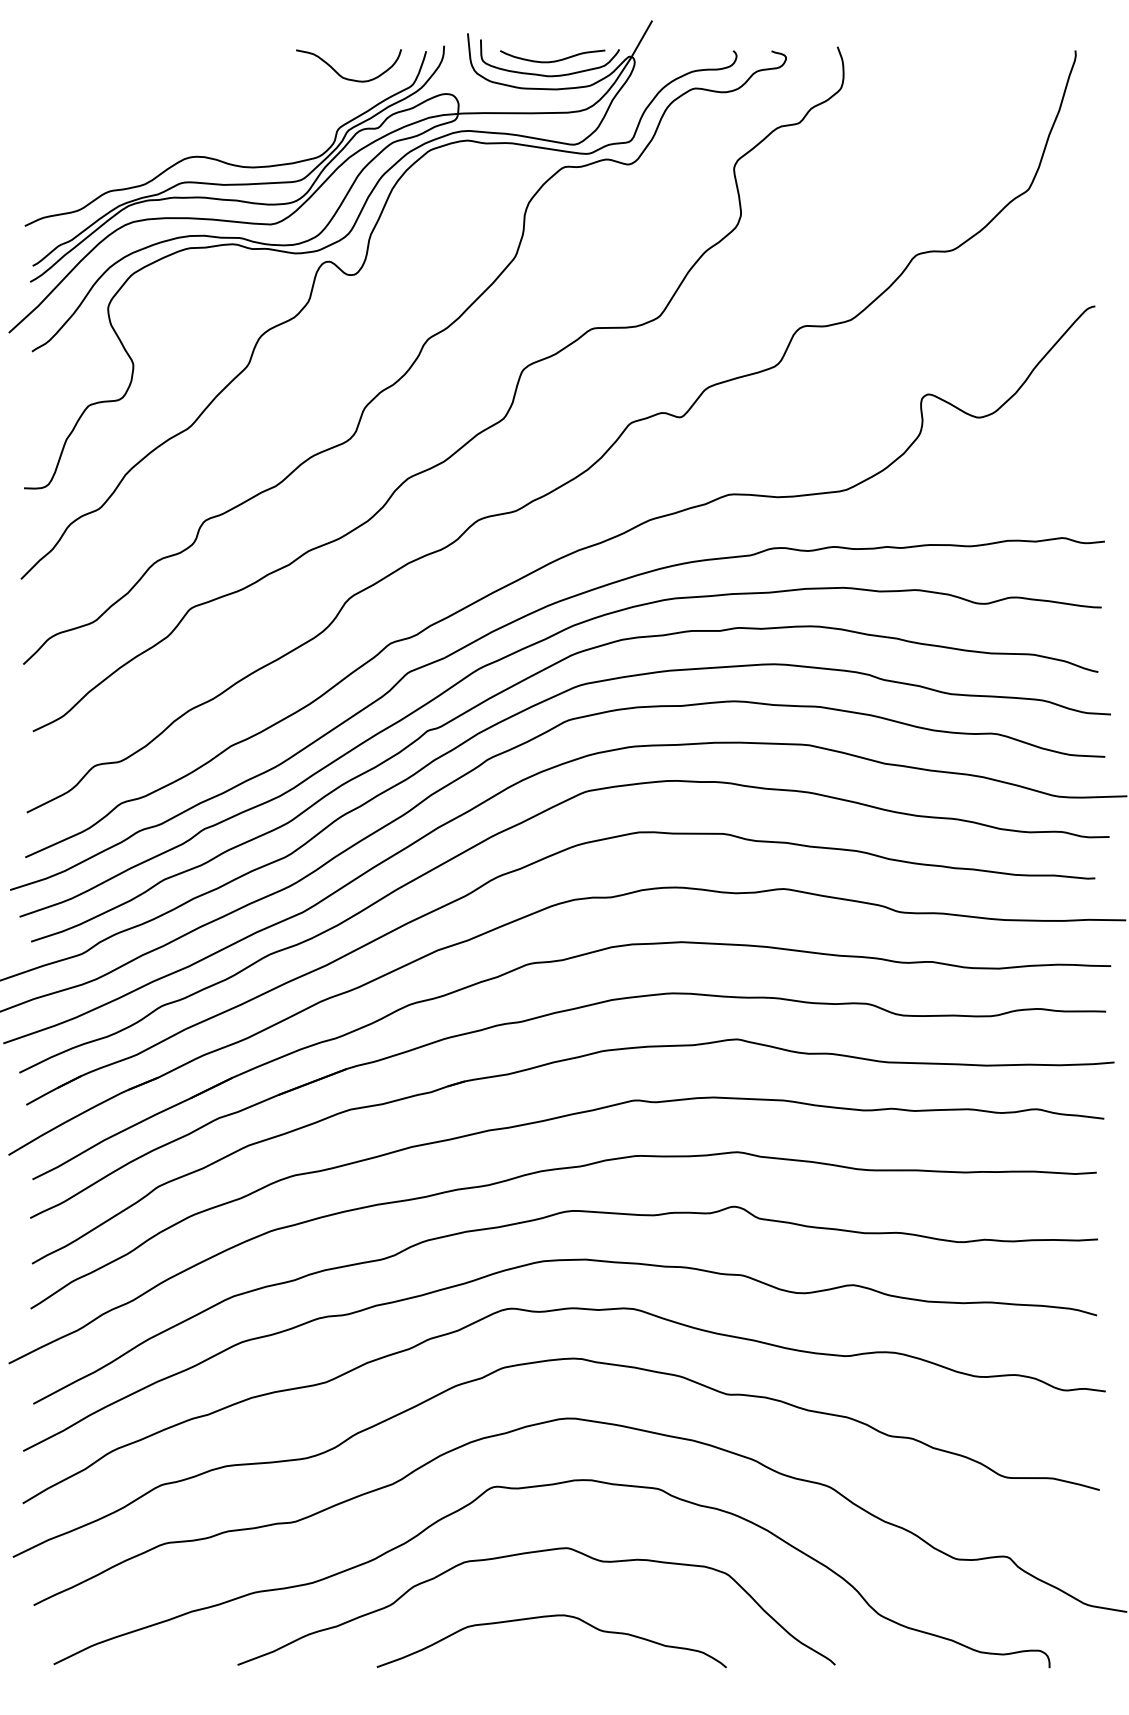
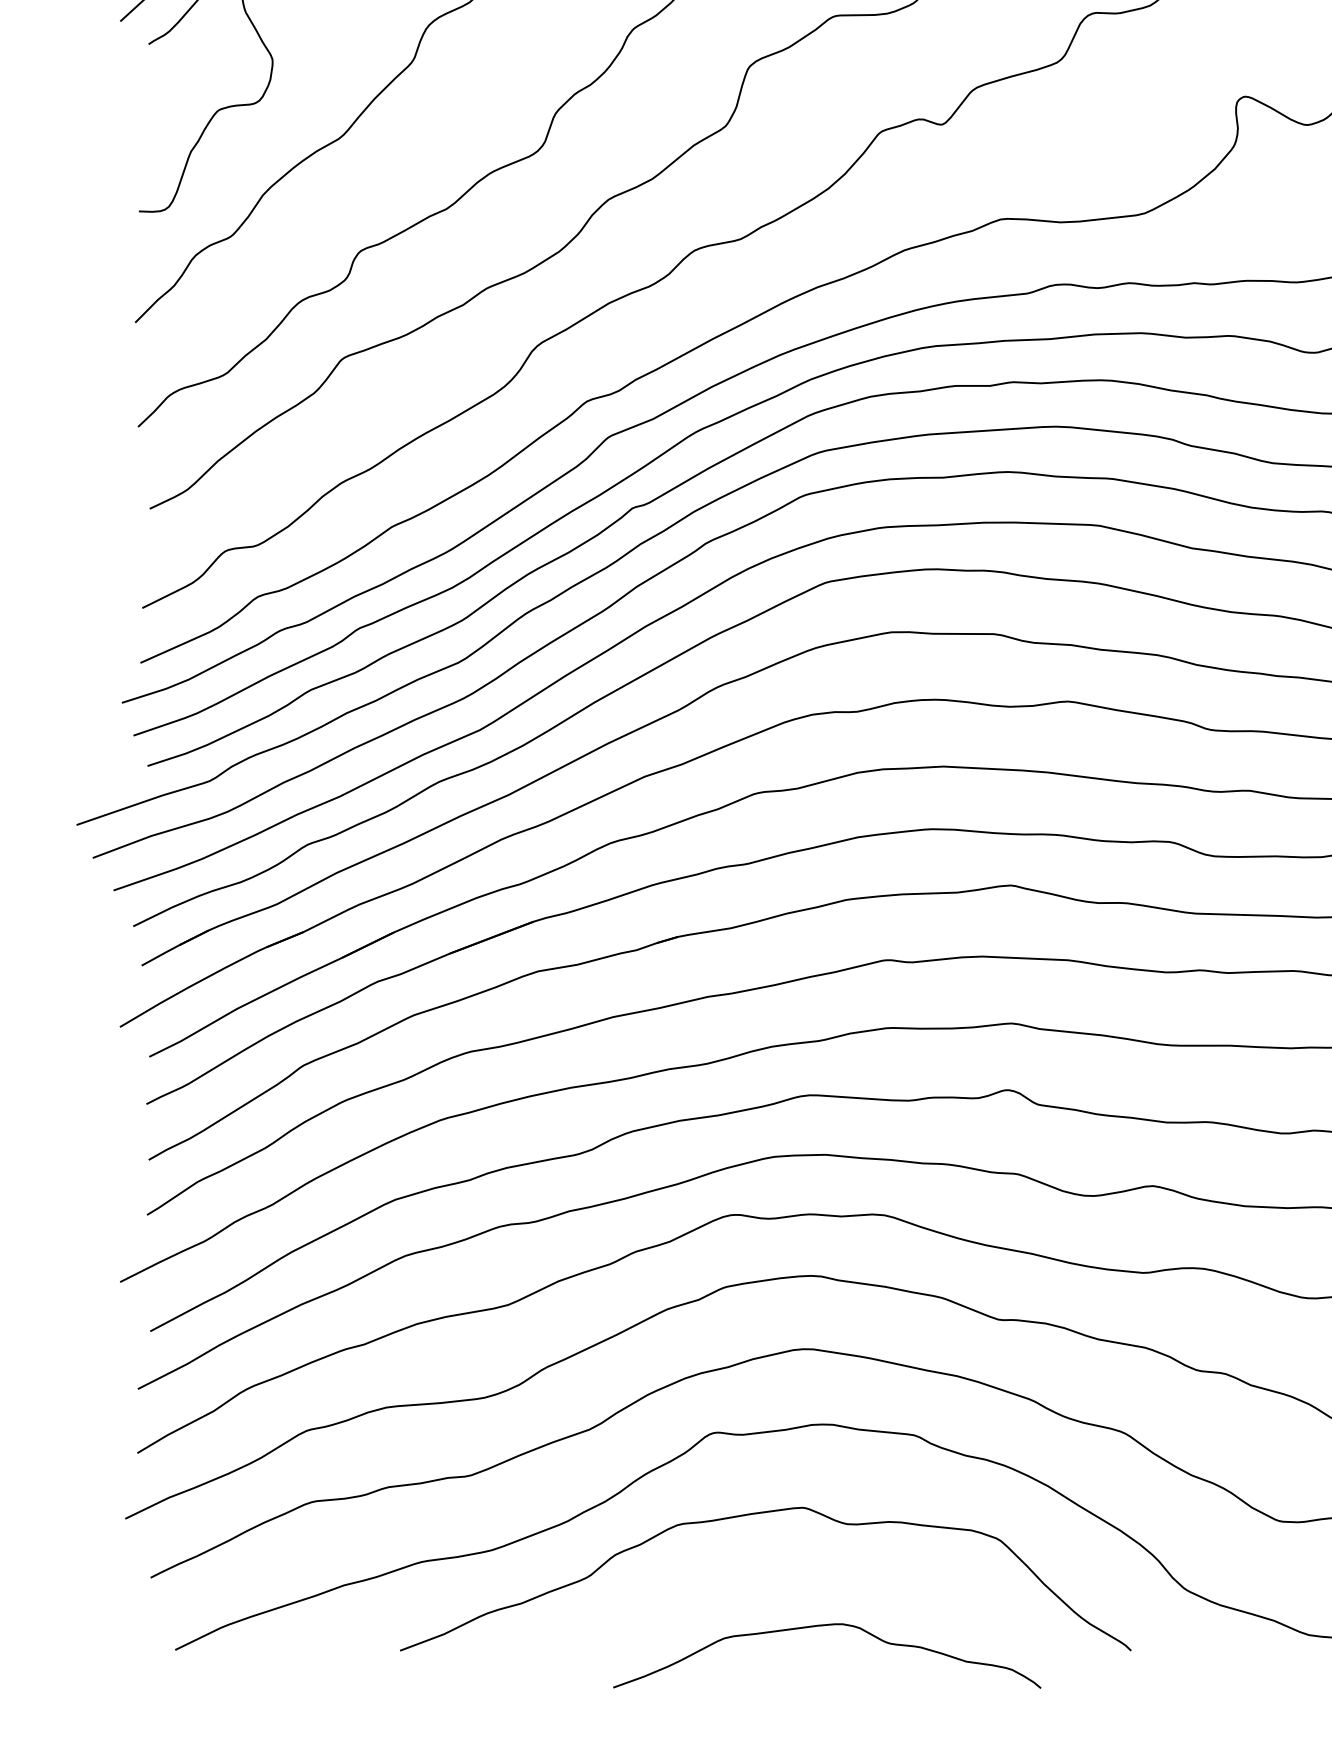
curve: (549, 1617) -> (824, 1626), moved

